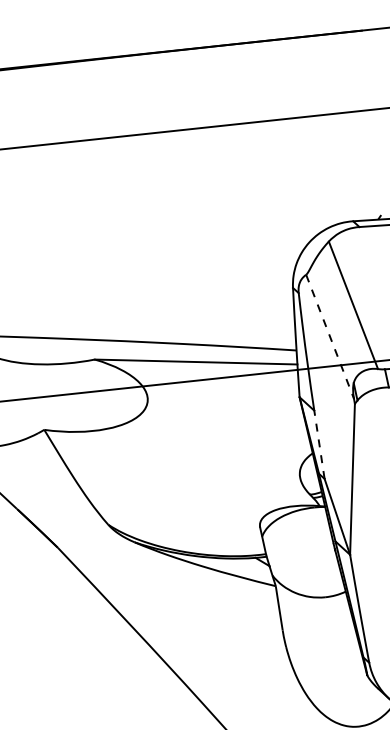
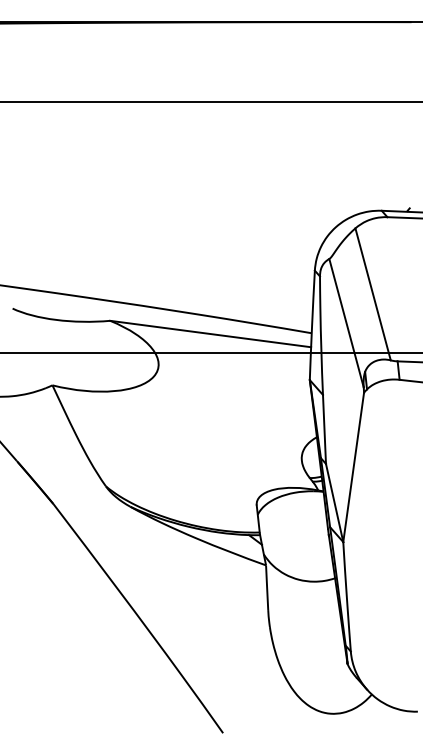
line: (330, 337) -> (346, 323), dashed -> solid
line: (319, 444) -> (324, 429), dashed -> solid

